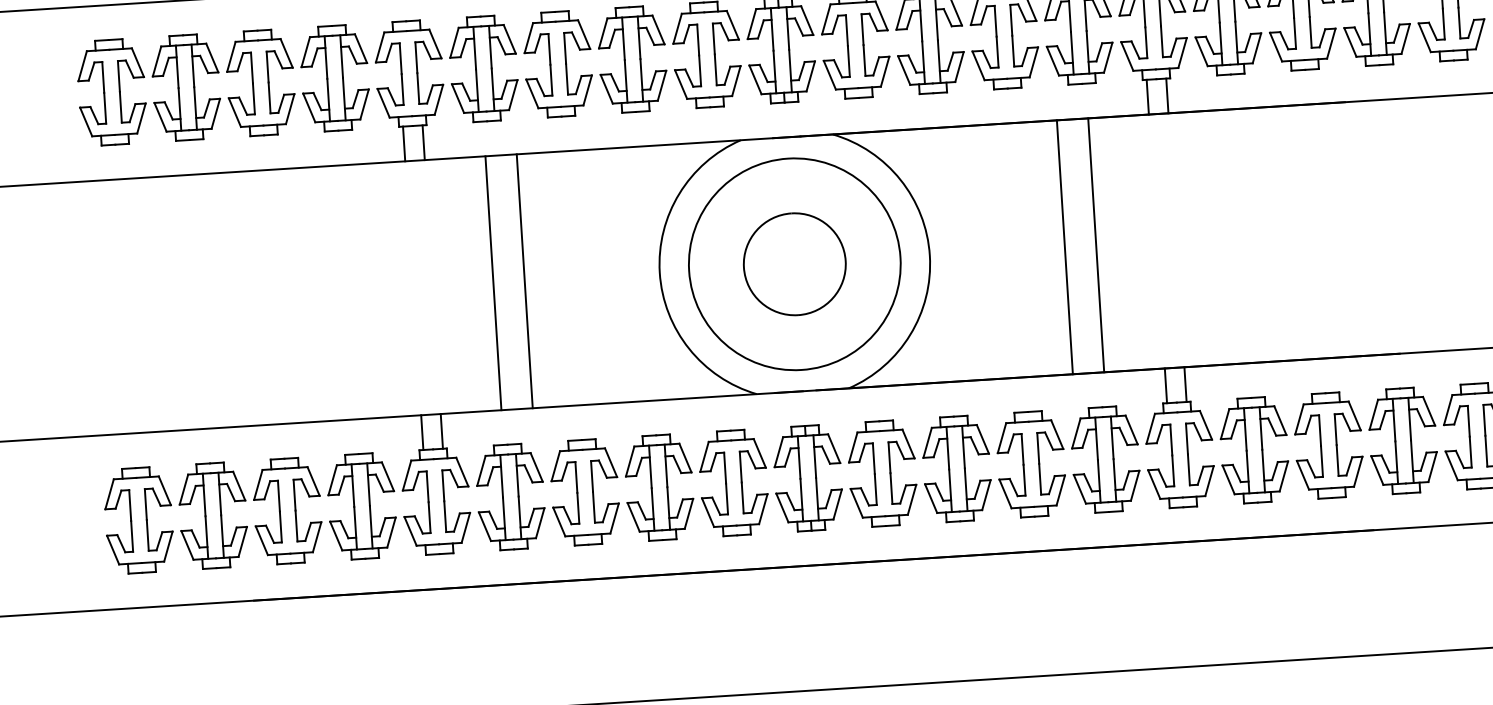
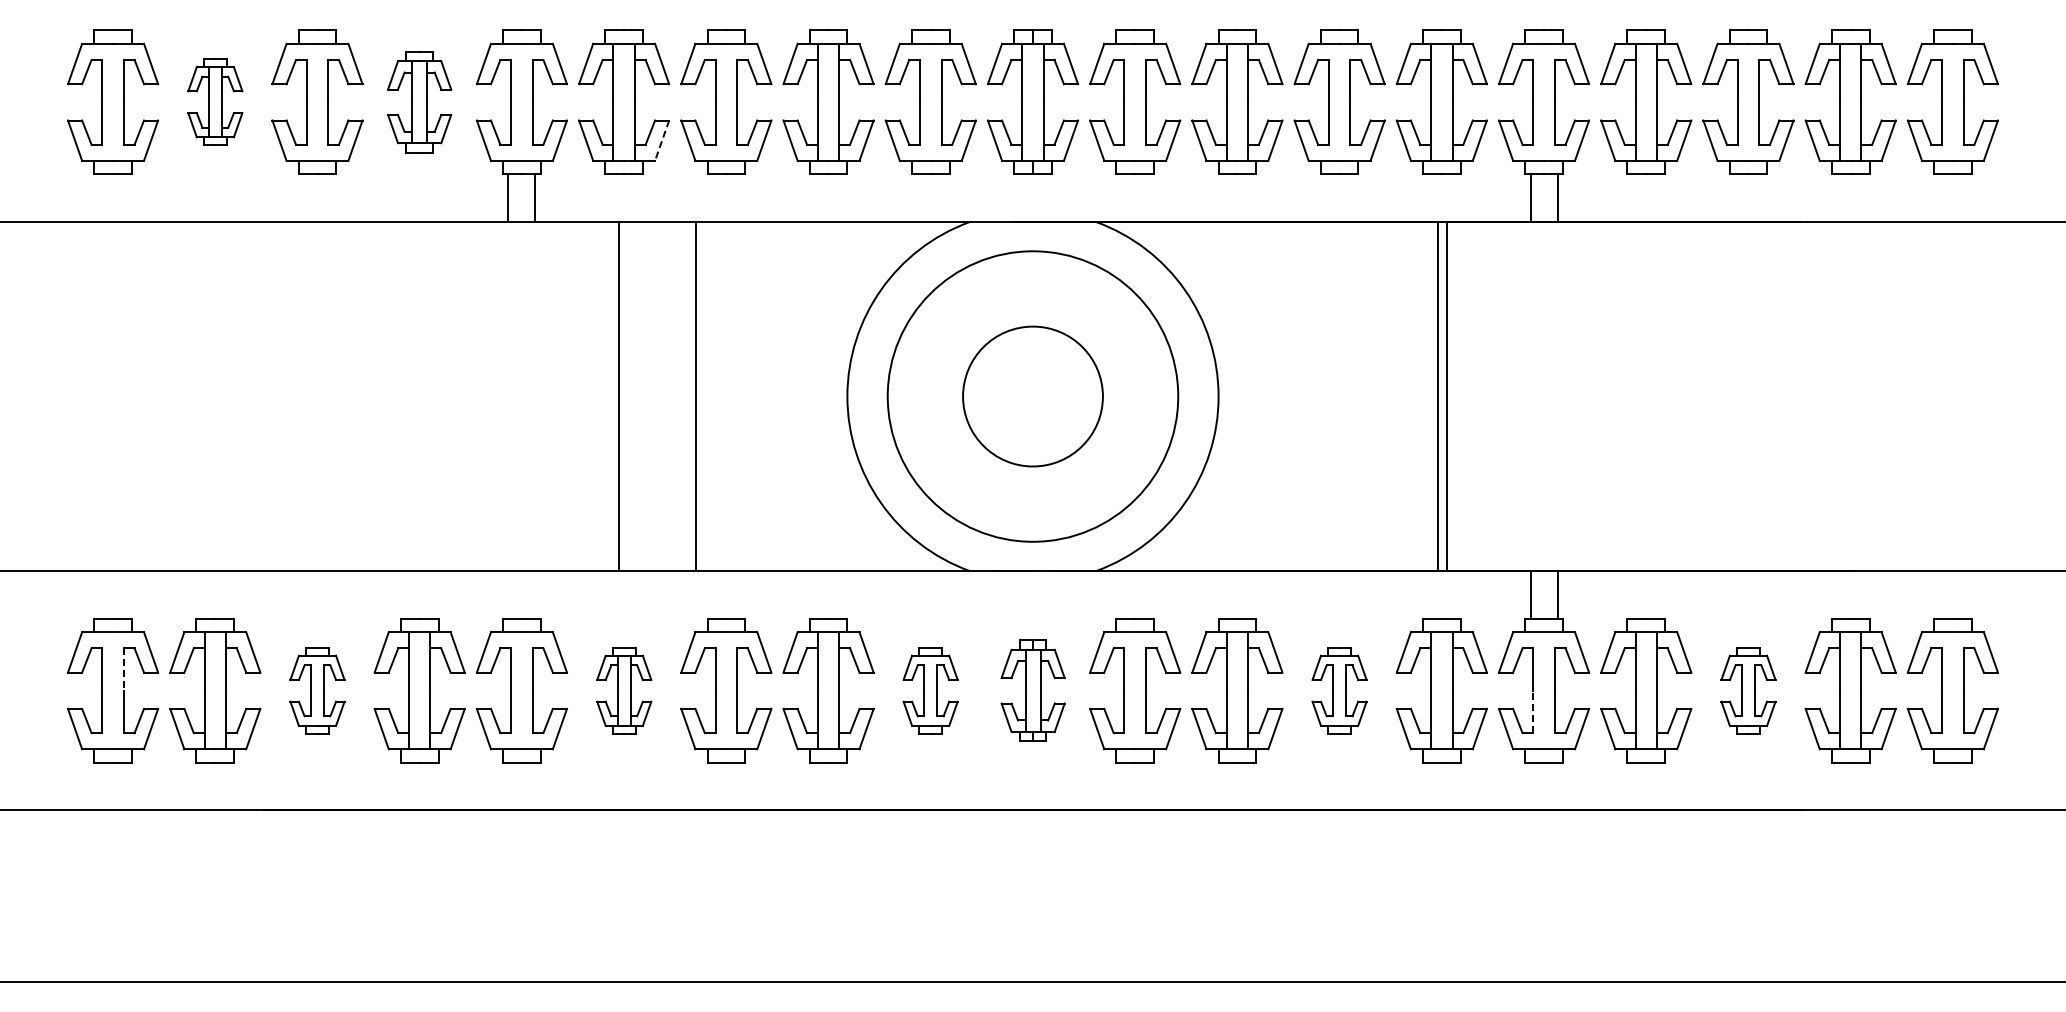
part: (334, 77) -> (419, 101), size x0.7
part: (186, 87) -> (215, 101), size x0.6
line: (512, 95) -> (661, 141), solid -> dashed
line: (1065, 247) -> (1438, 396), moved
line: (524, 281) -> (695, 396), moved
line: (441, 431) -> (535, 594), removed
line: (422, 432) -> (508, 594), removed
part: (1328, 445) -> (1748, 690), size x0.6
part: (1031, 464) -> (1339, 690), size x0.6
line: (1173, 470) -> (1533, 711), solid -> dashed
part: (808, 478) -> (1033, 690), size x0.7
part: (733, 482) -> (930, 690), size x0.6
part: (511, 496) -> (624, 690), size x0.6
line: (145, 505) -> (123, 670), solid -> dashed
part: (287, 510) -> (317, 690), size x0.6

